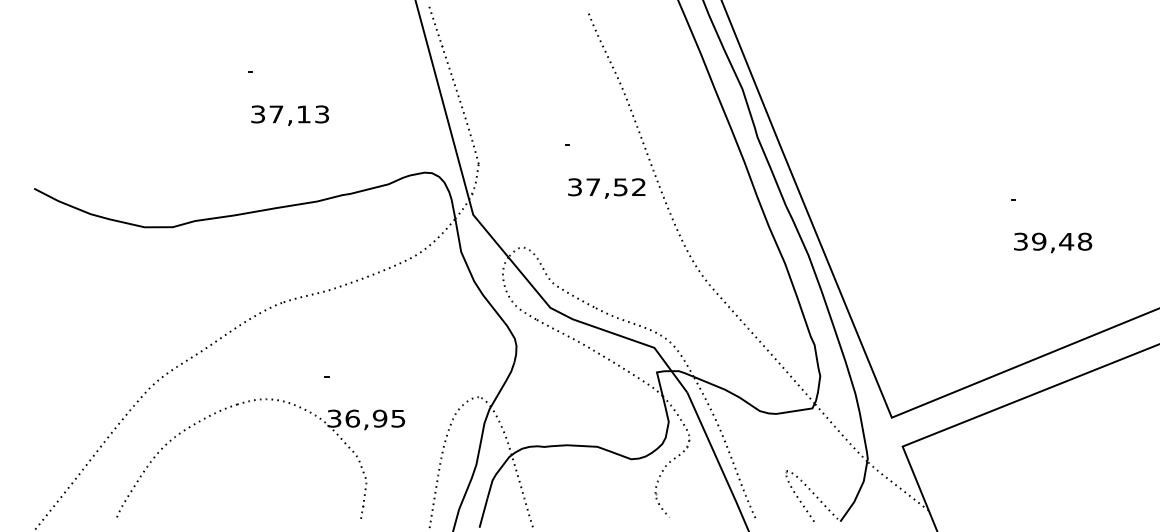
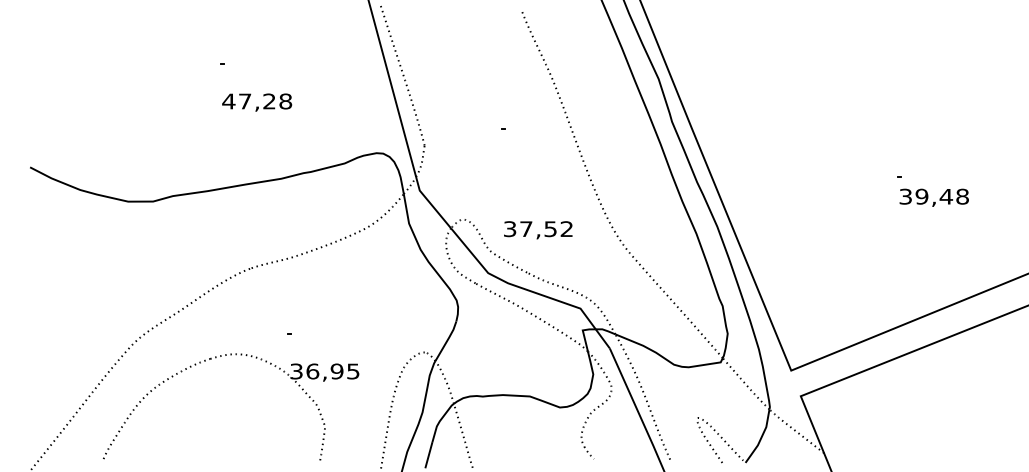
text: (289, 114) -> (256, 101), 37,13 -> 47,28
text: (606, 188) -> (538, 230), moved
text: (1053, 242) -> (934, 197), moved

